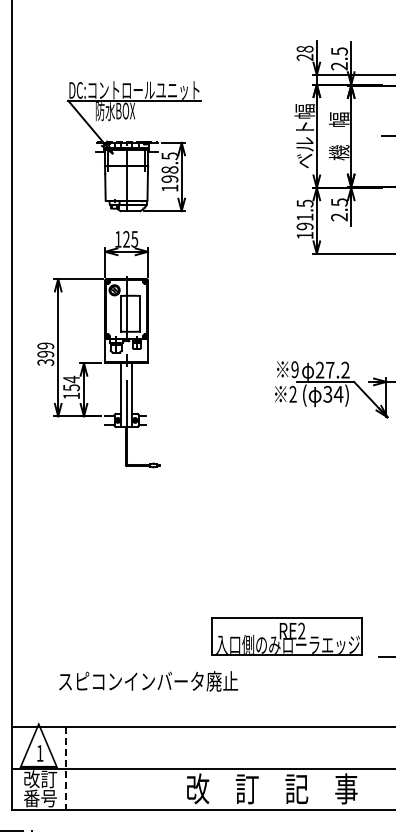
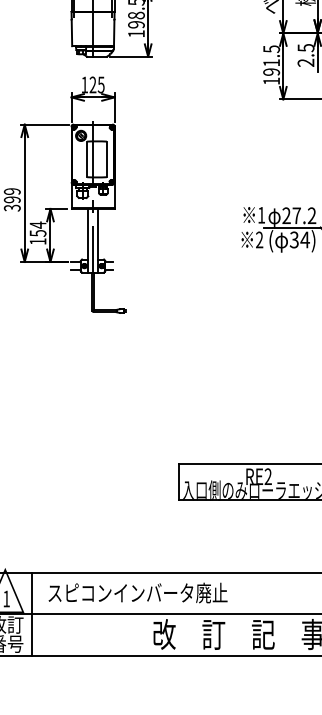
text: (294, 369) -> (261, 215), 9 -> 1
text: (148, 681) -> (138, 593), moved
line: (65, 769) -> (32, 615), dashed -> solid

